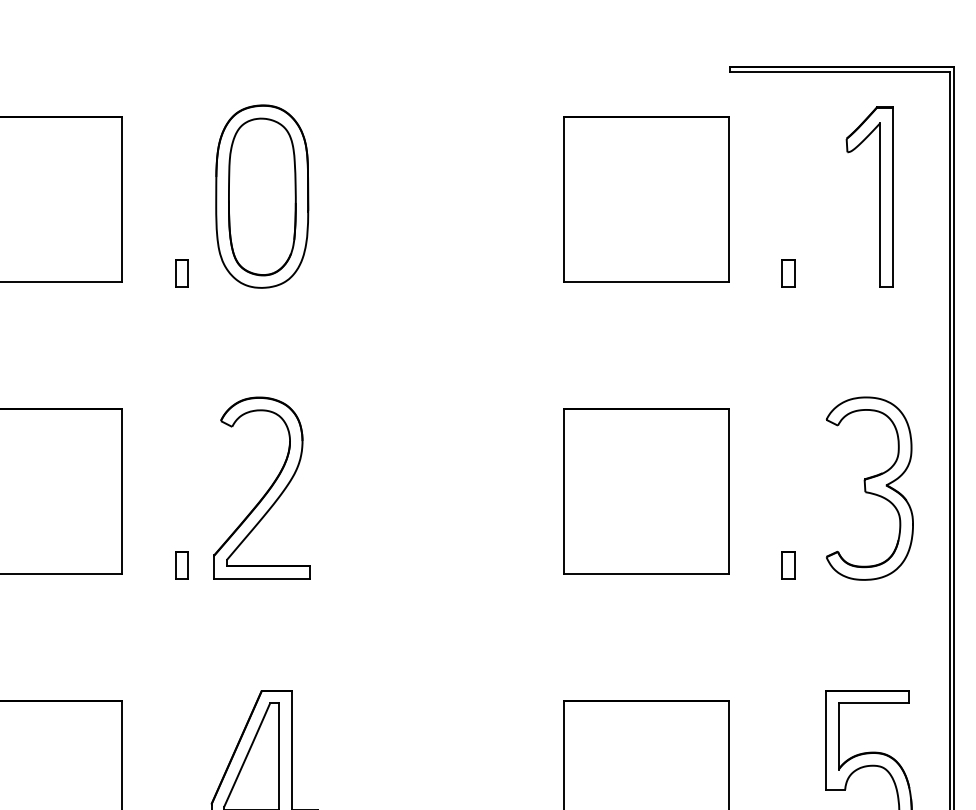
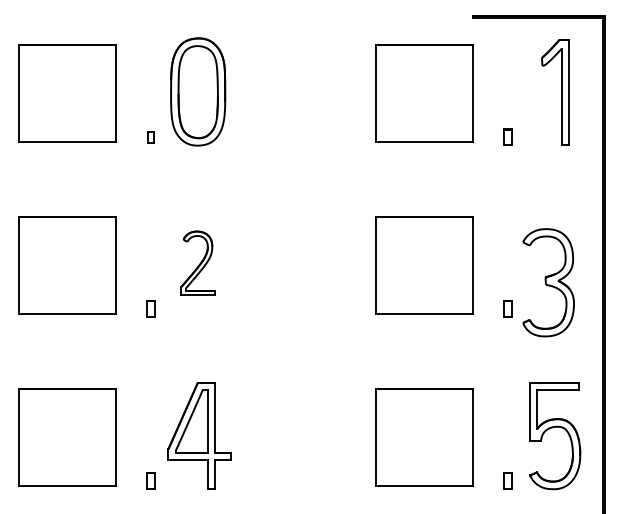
part: (181, 272) -> (150, 136), size x0.7
part: (261, 488) -> (197, 263), size x0.6
part: (869, 488) -> (548, 282), moved

